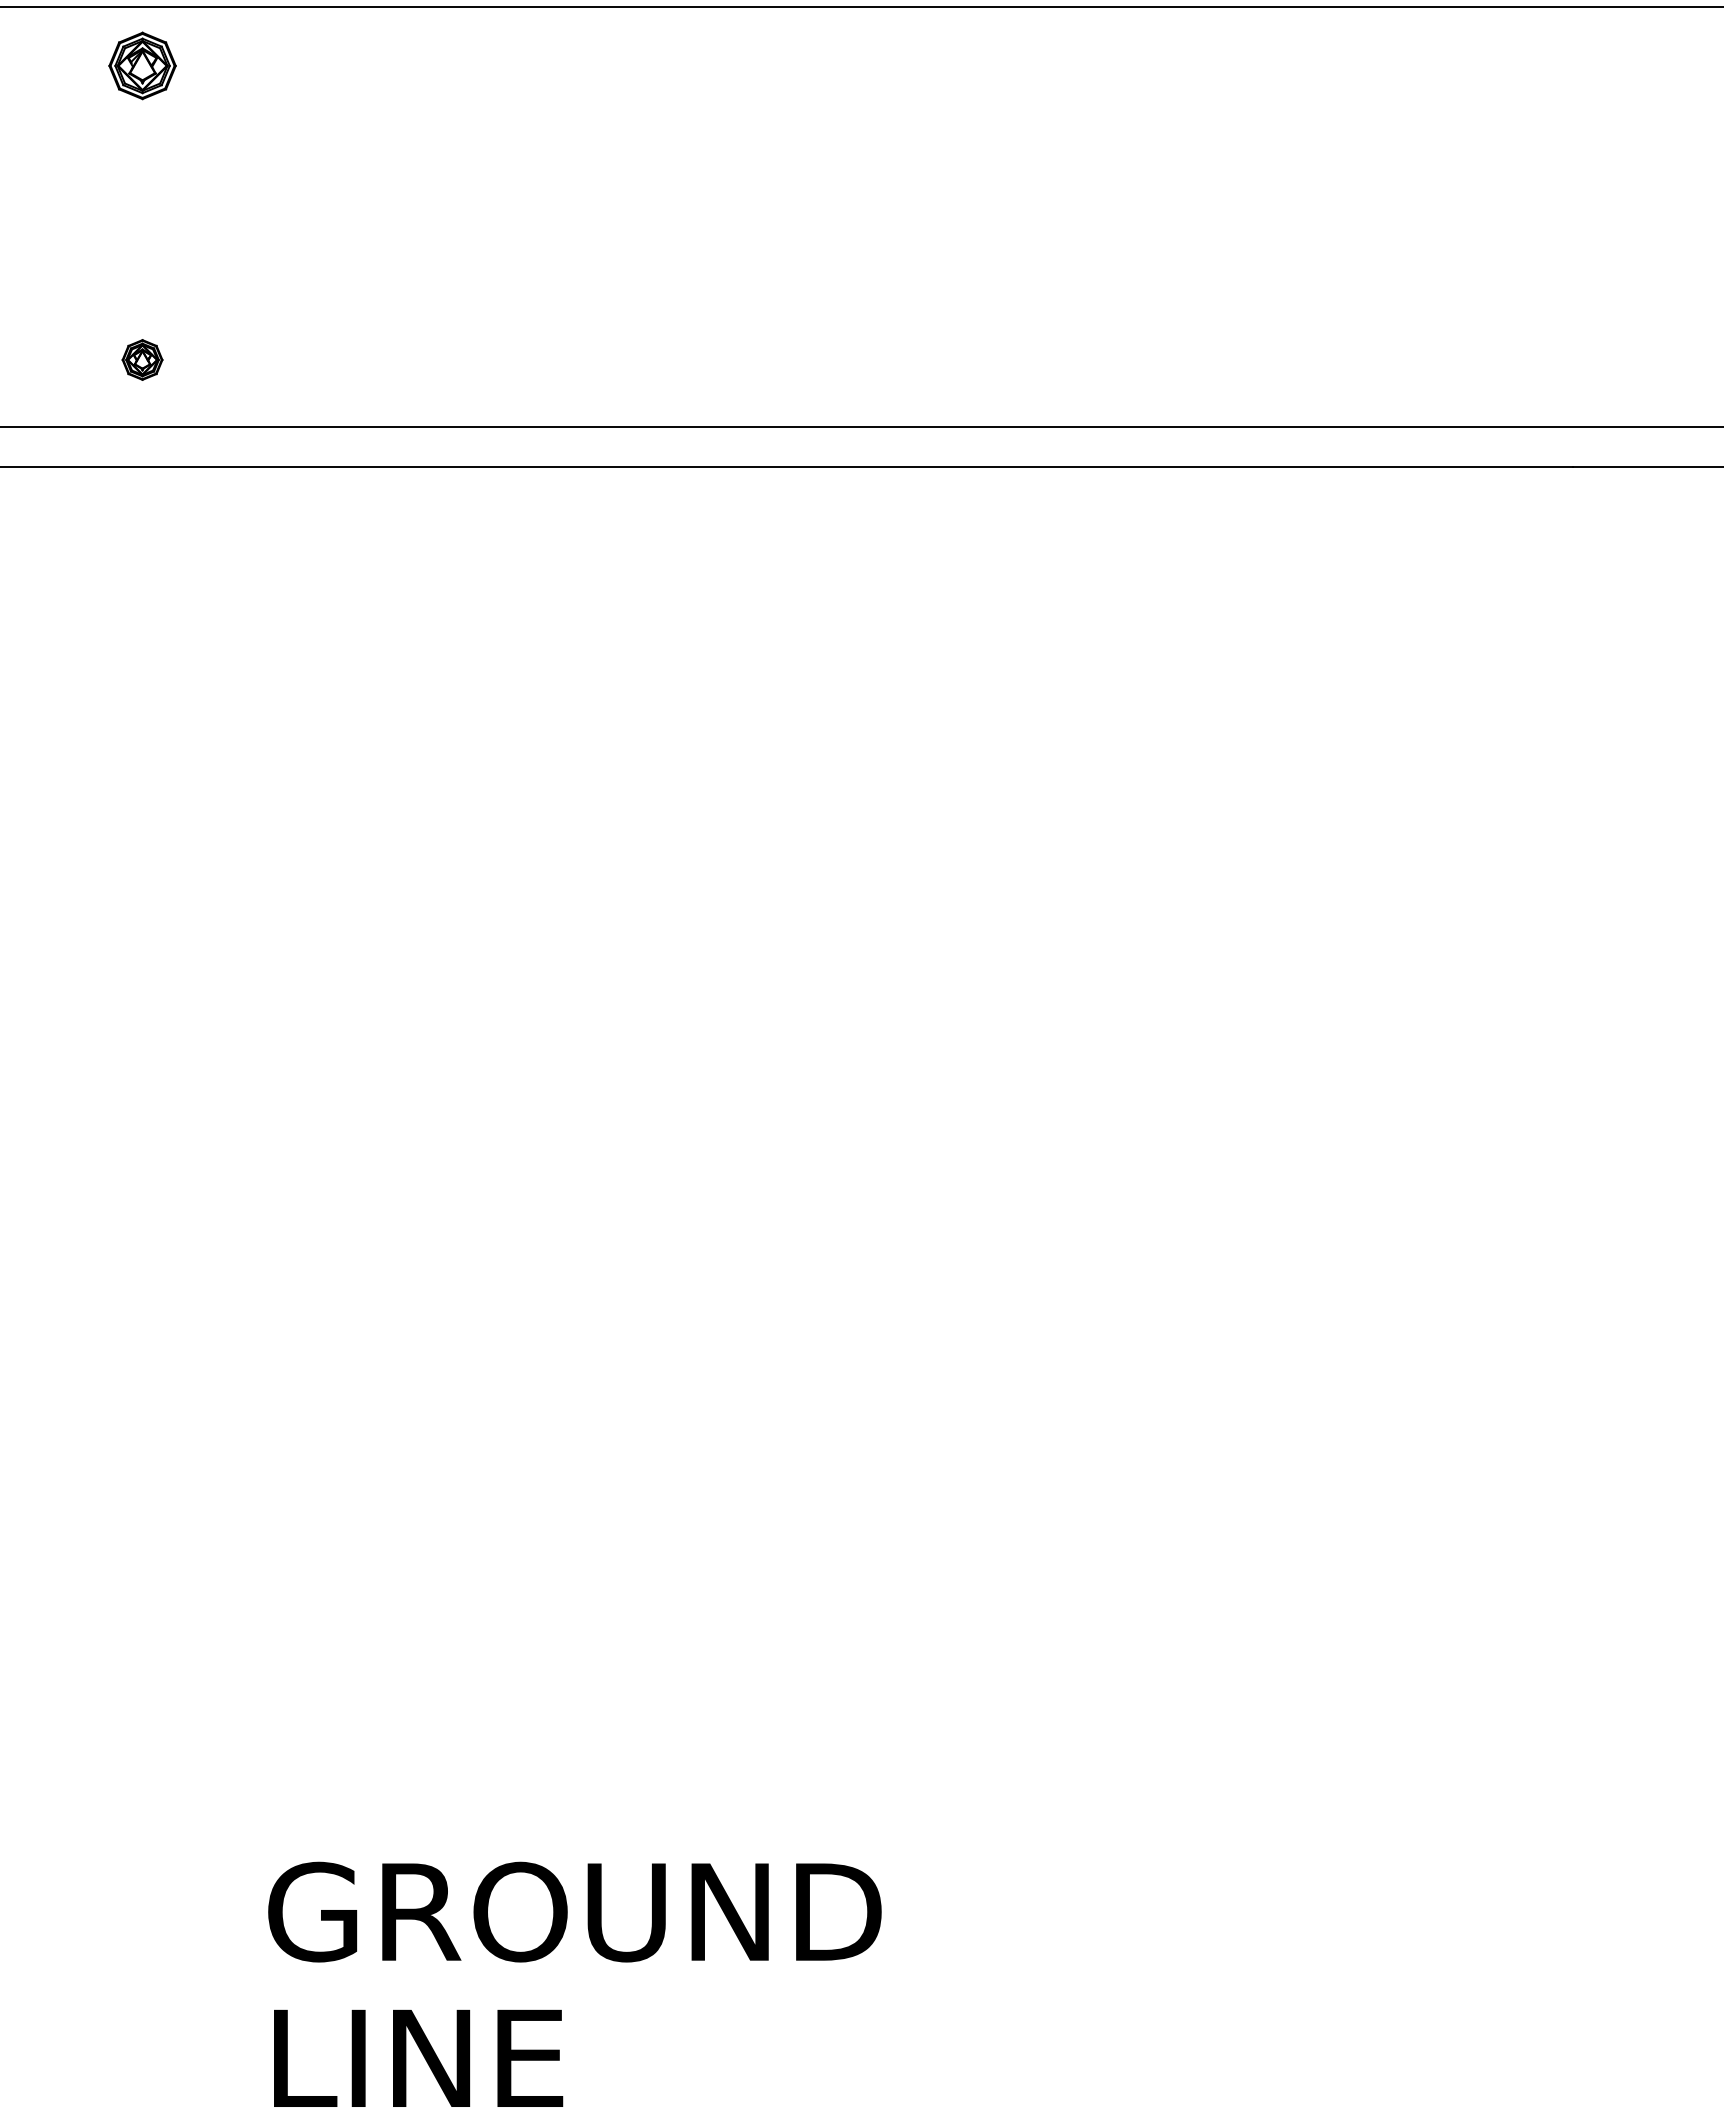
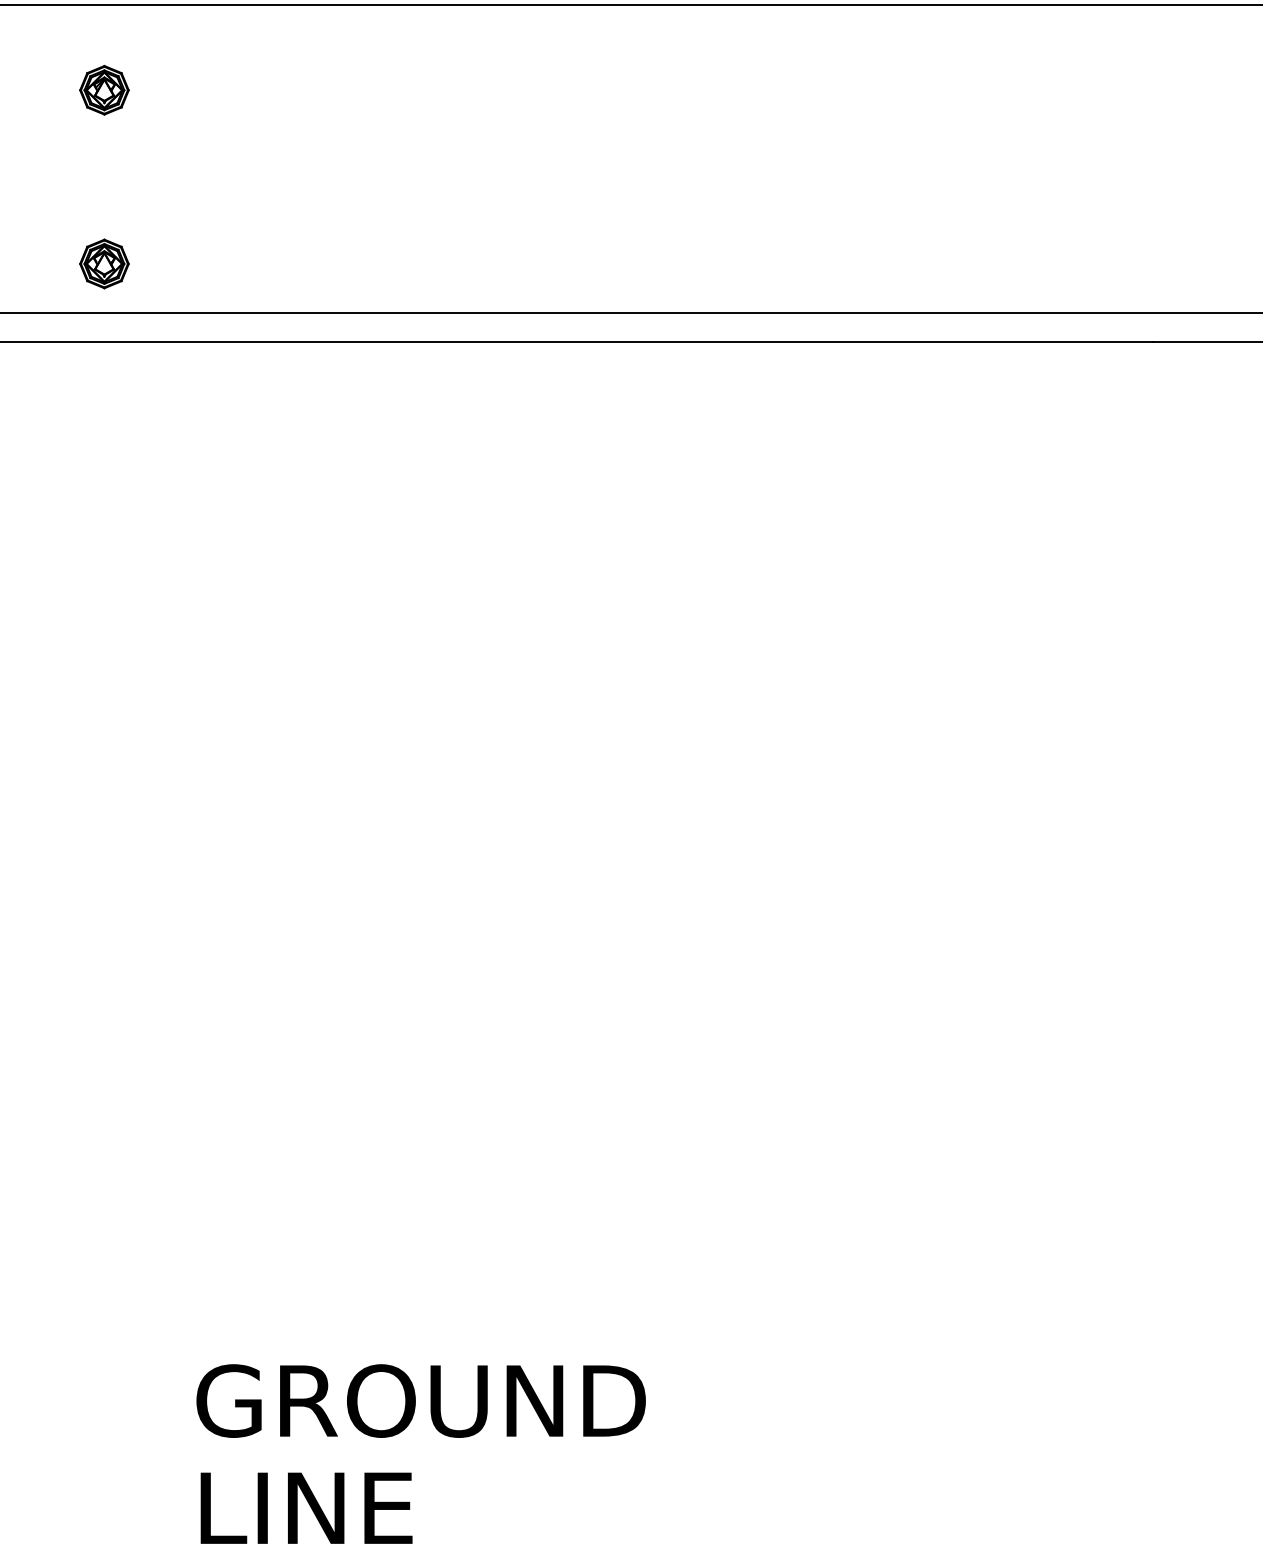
part: (142, 65) -> (104, 89), moved
part: (142, 359) -> (104, 263), size x1.67

